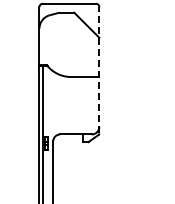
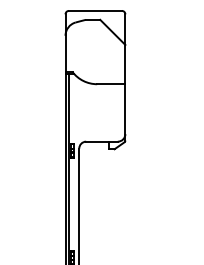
line: (99, 69) -> (125, 76), dashed -> solid

